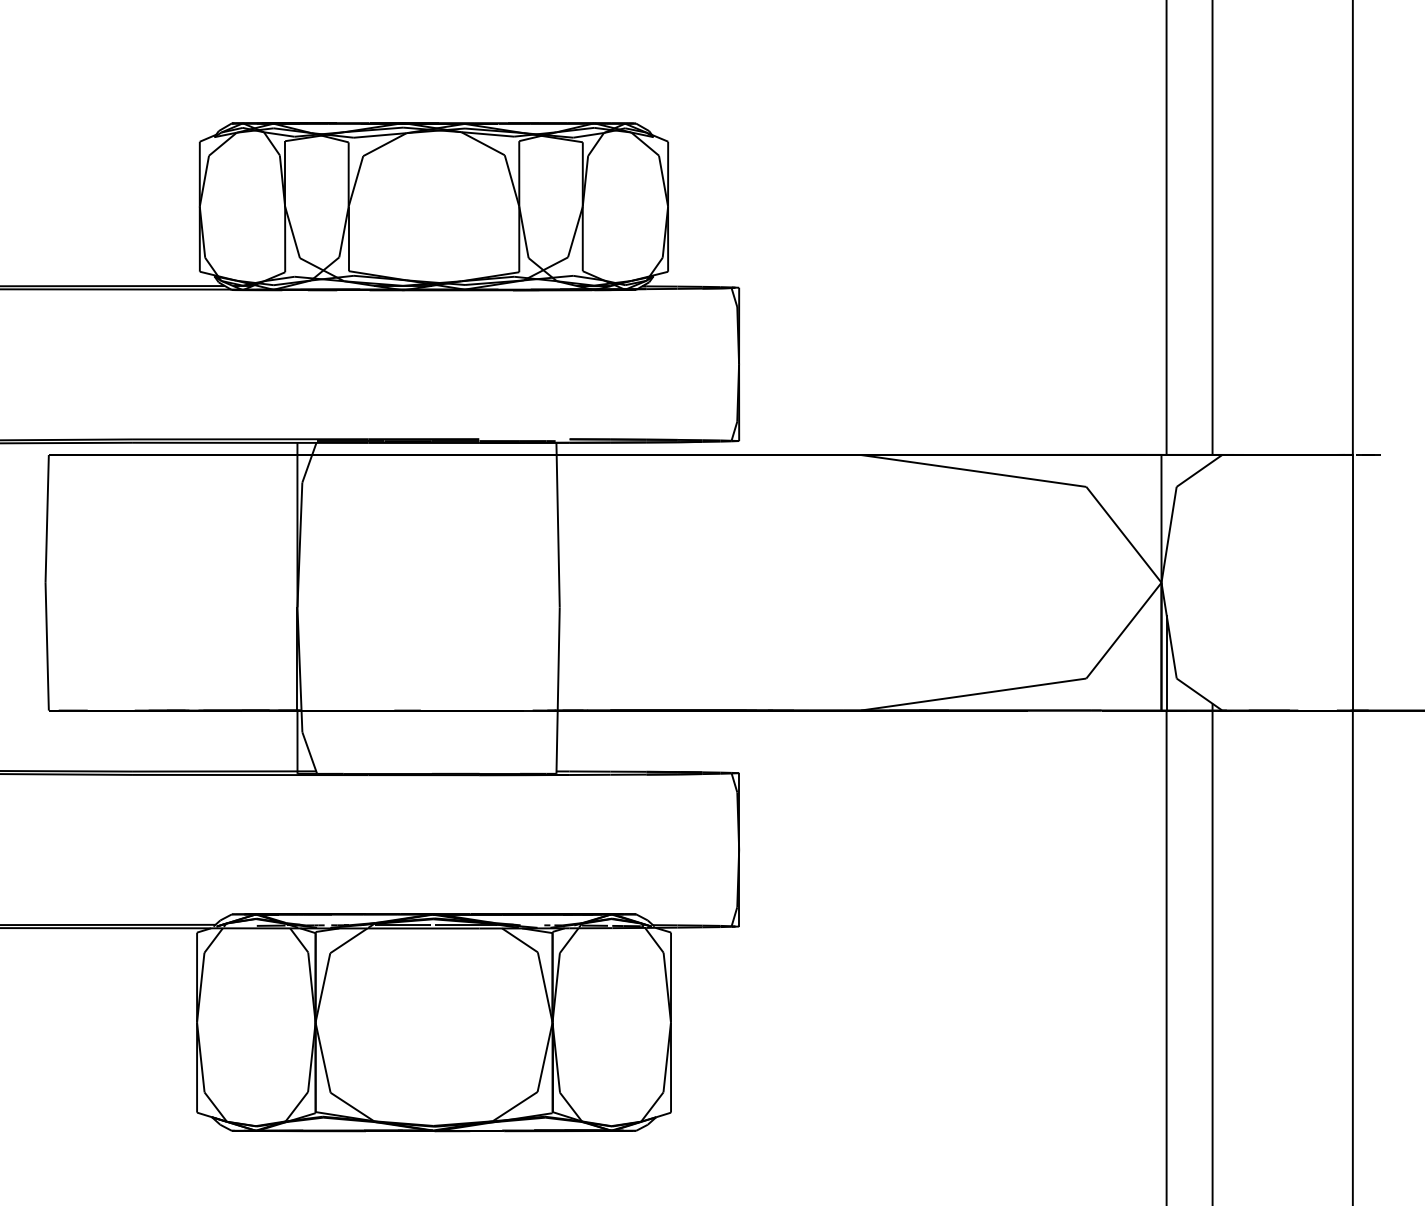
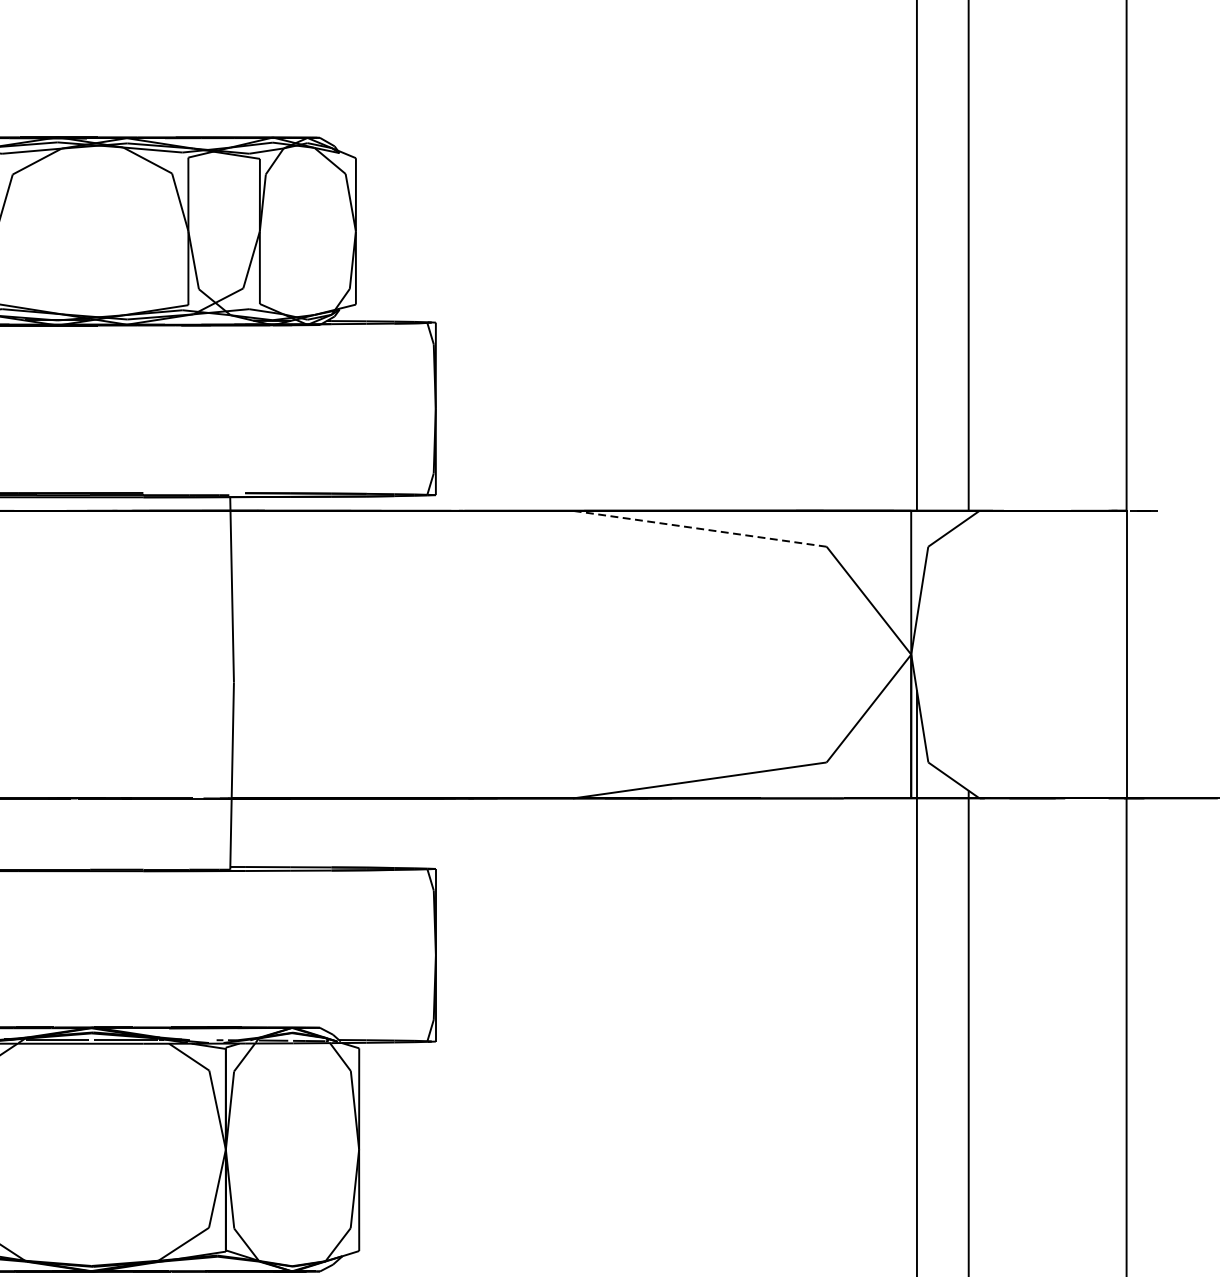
line: (973, 470) -> (699, 528), solid -> dashed

